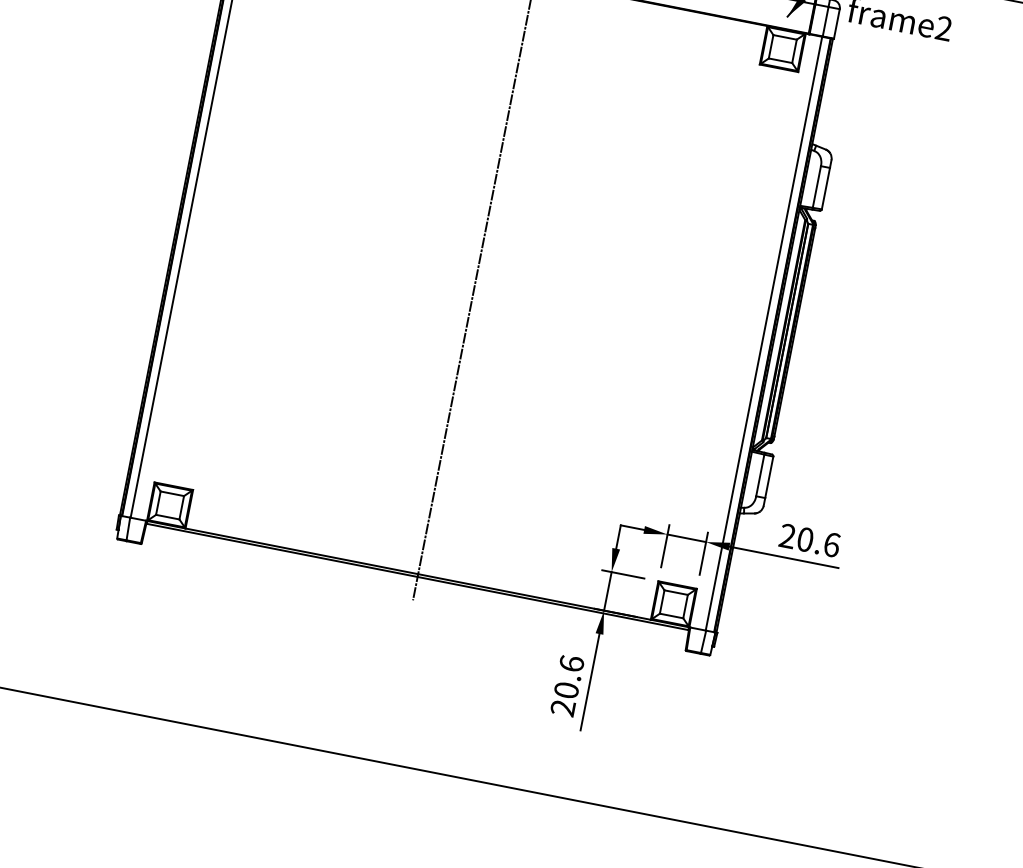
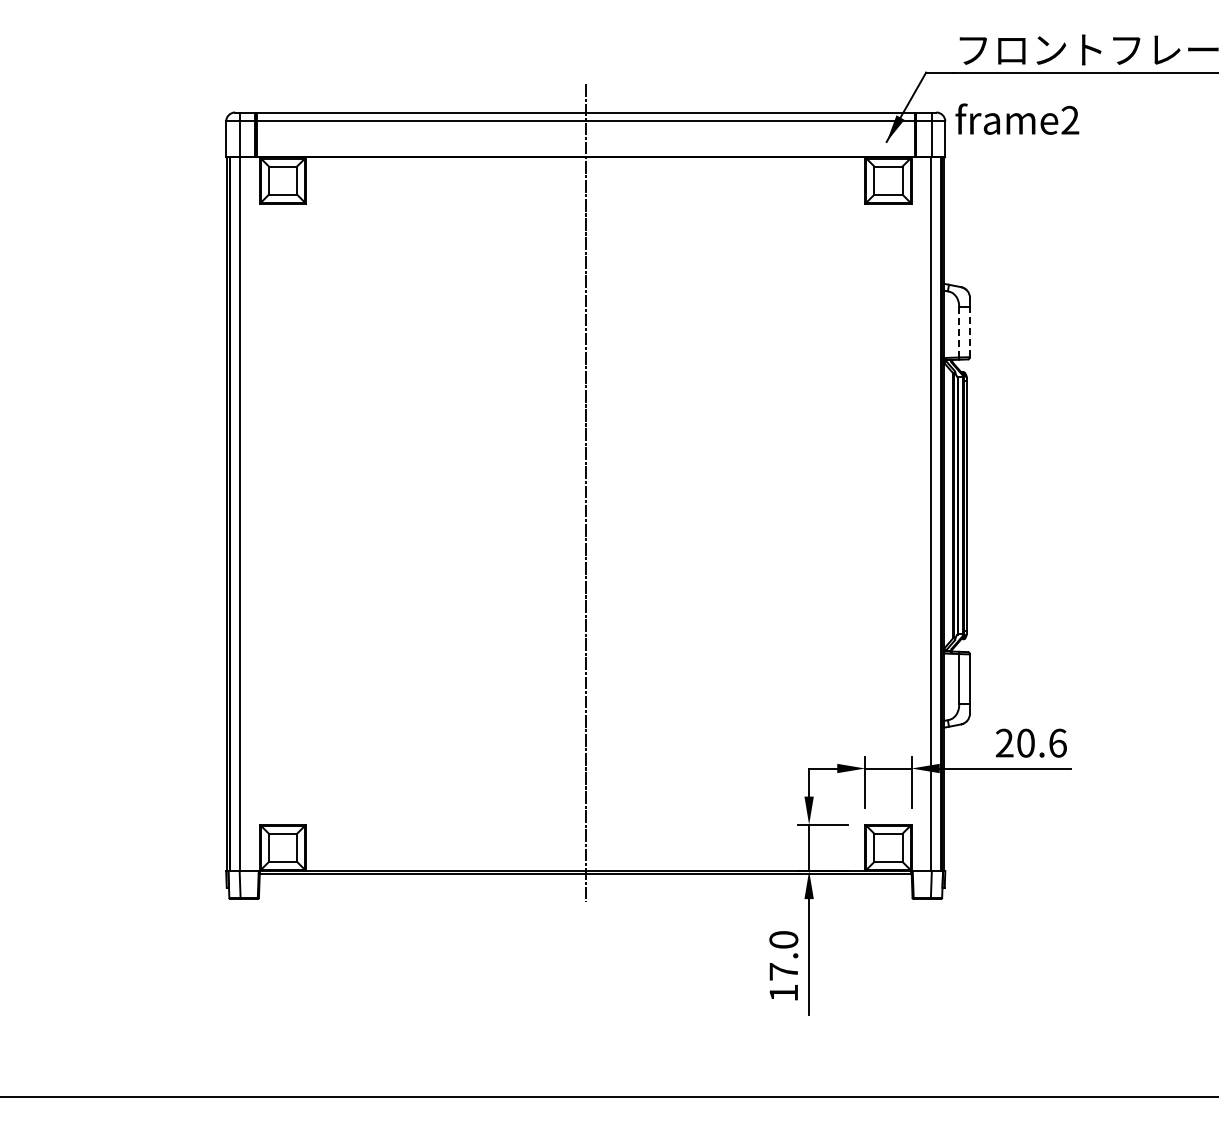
line: (817, 187) -> (959, 332), solid -> dashed
line: (826, 188) -> (970, 332), solid -> dashed
text: (567, 685) -> (783, 965), 20.6 -> 17.0

